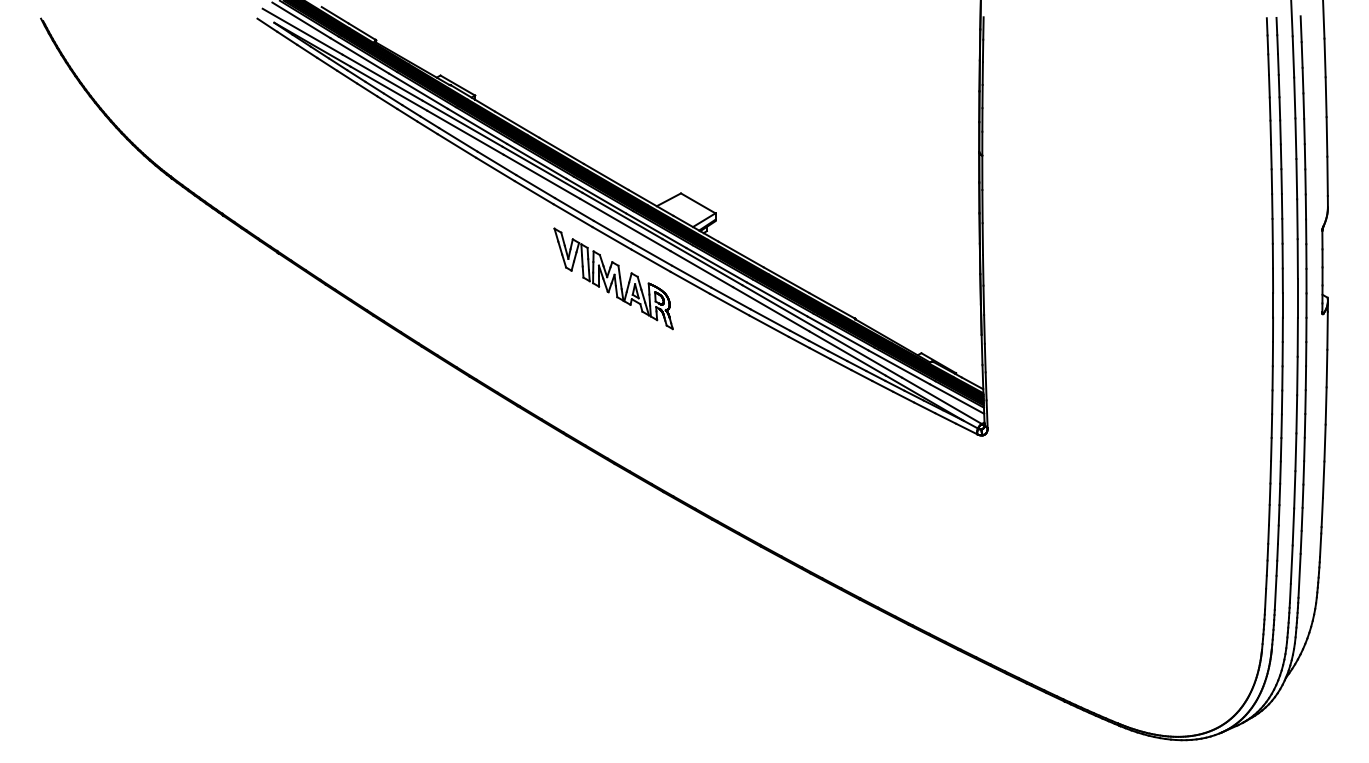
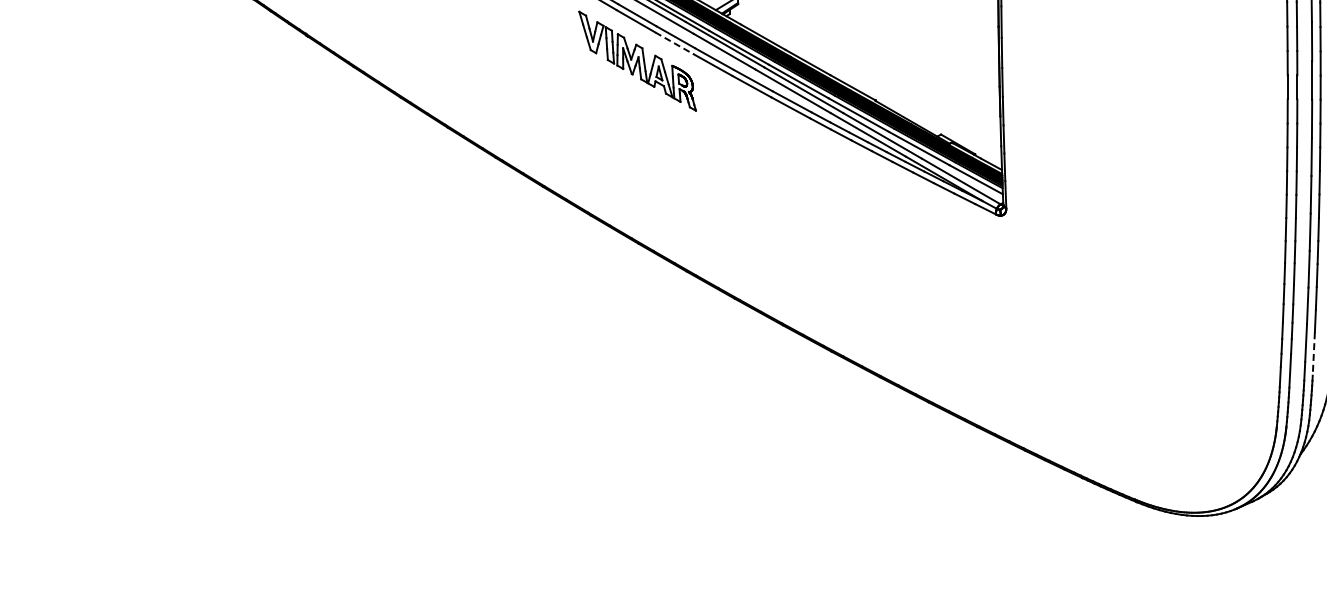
line: (651, 260) -> (674, 43), solid -> dashed
line: (1299, 576) -> (1313, 354), solid -> dashed

